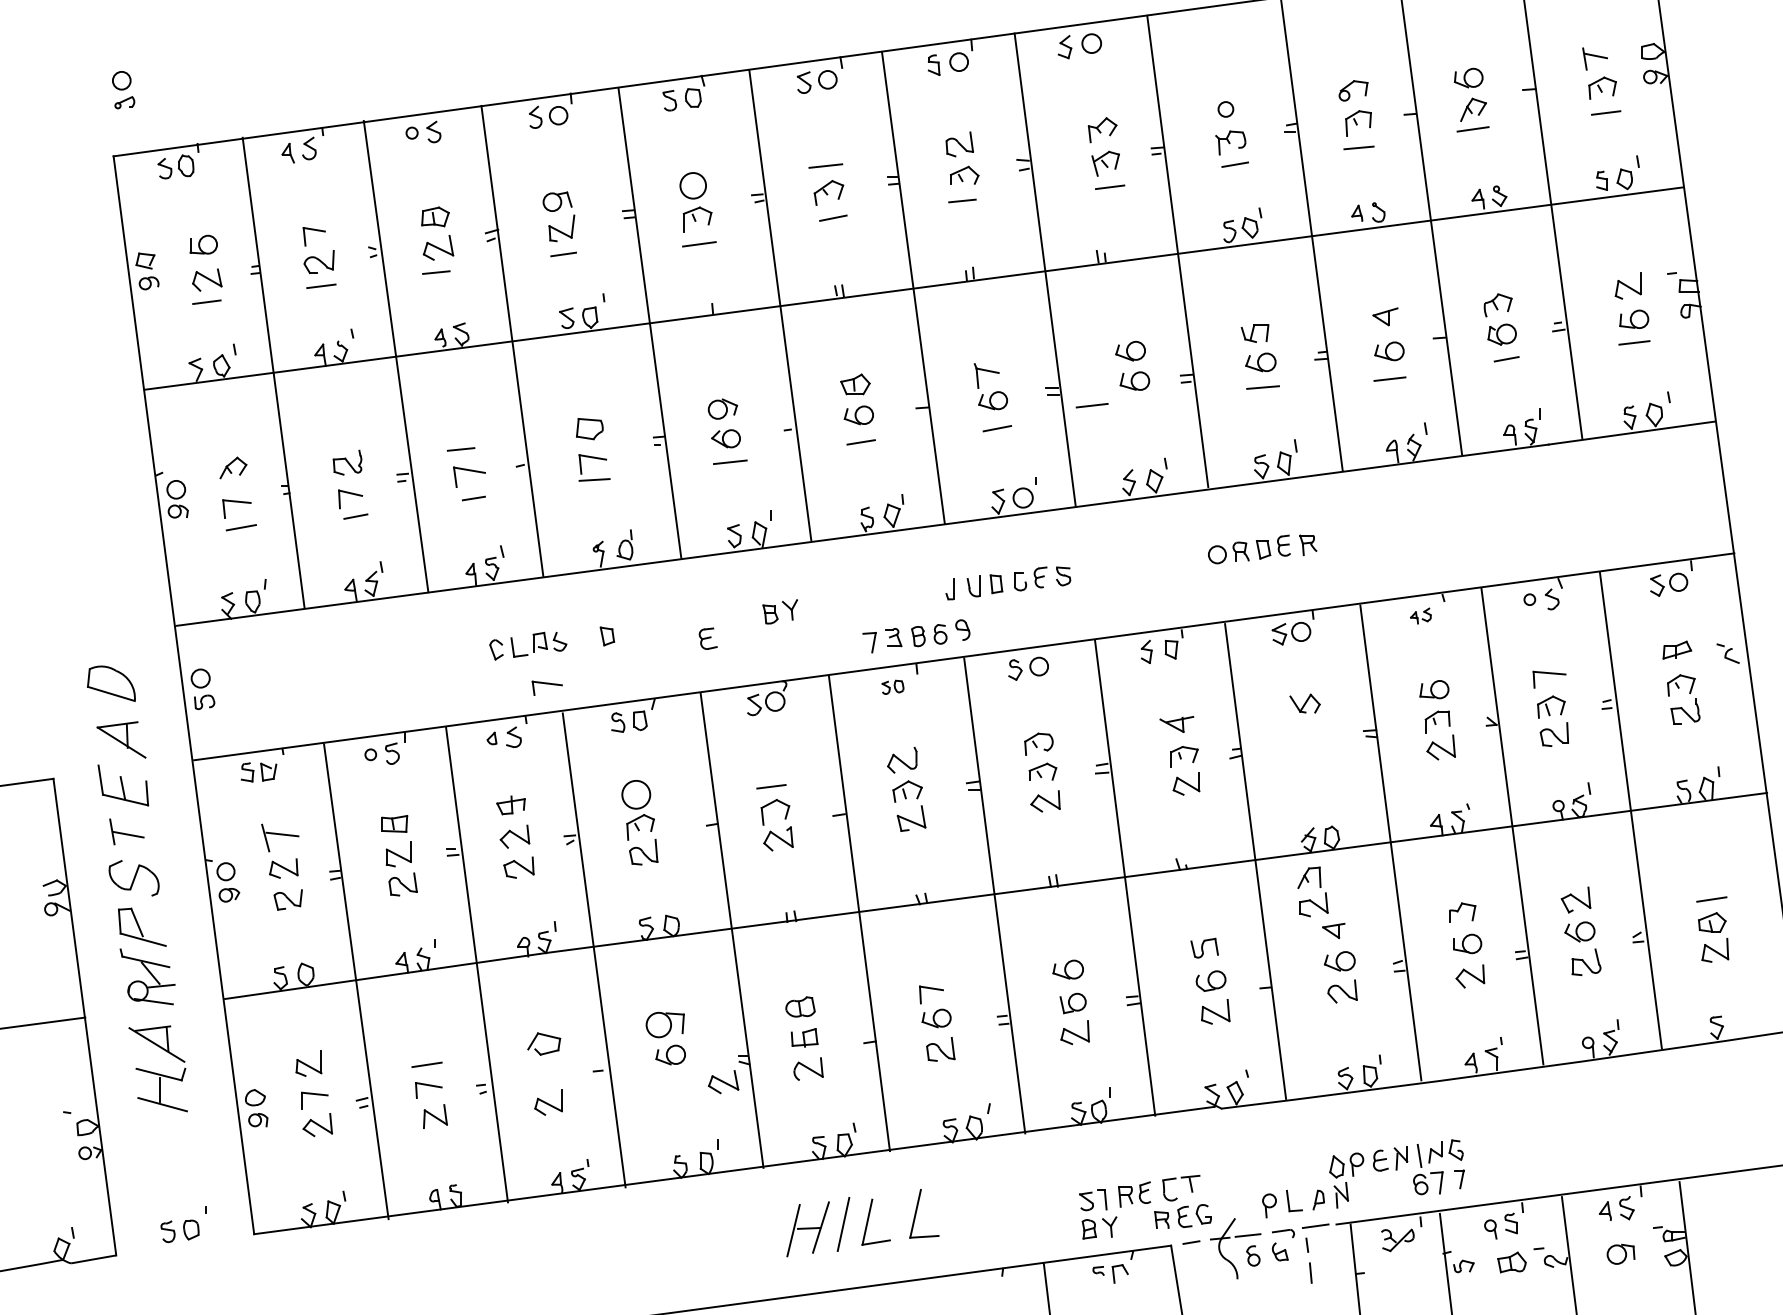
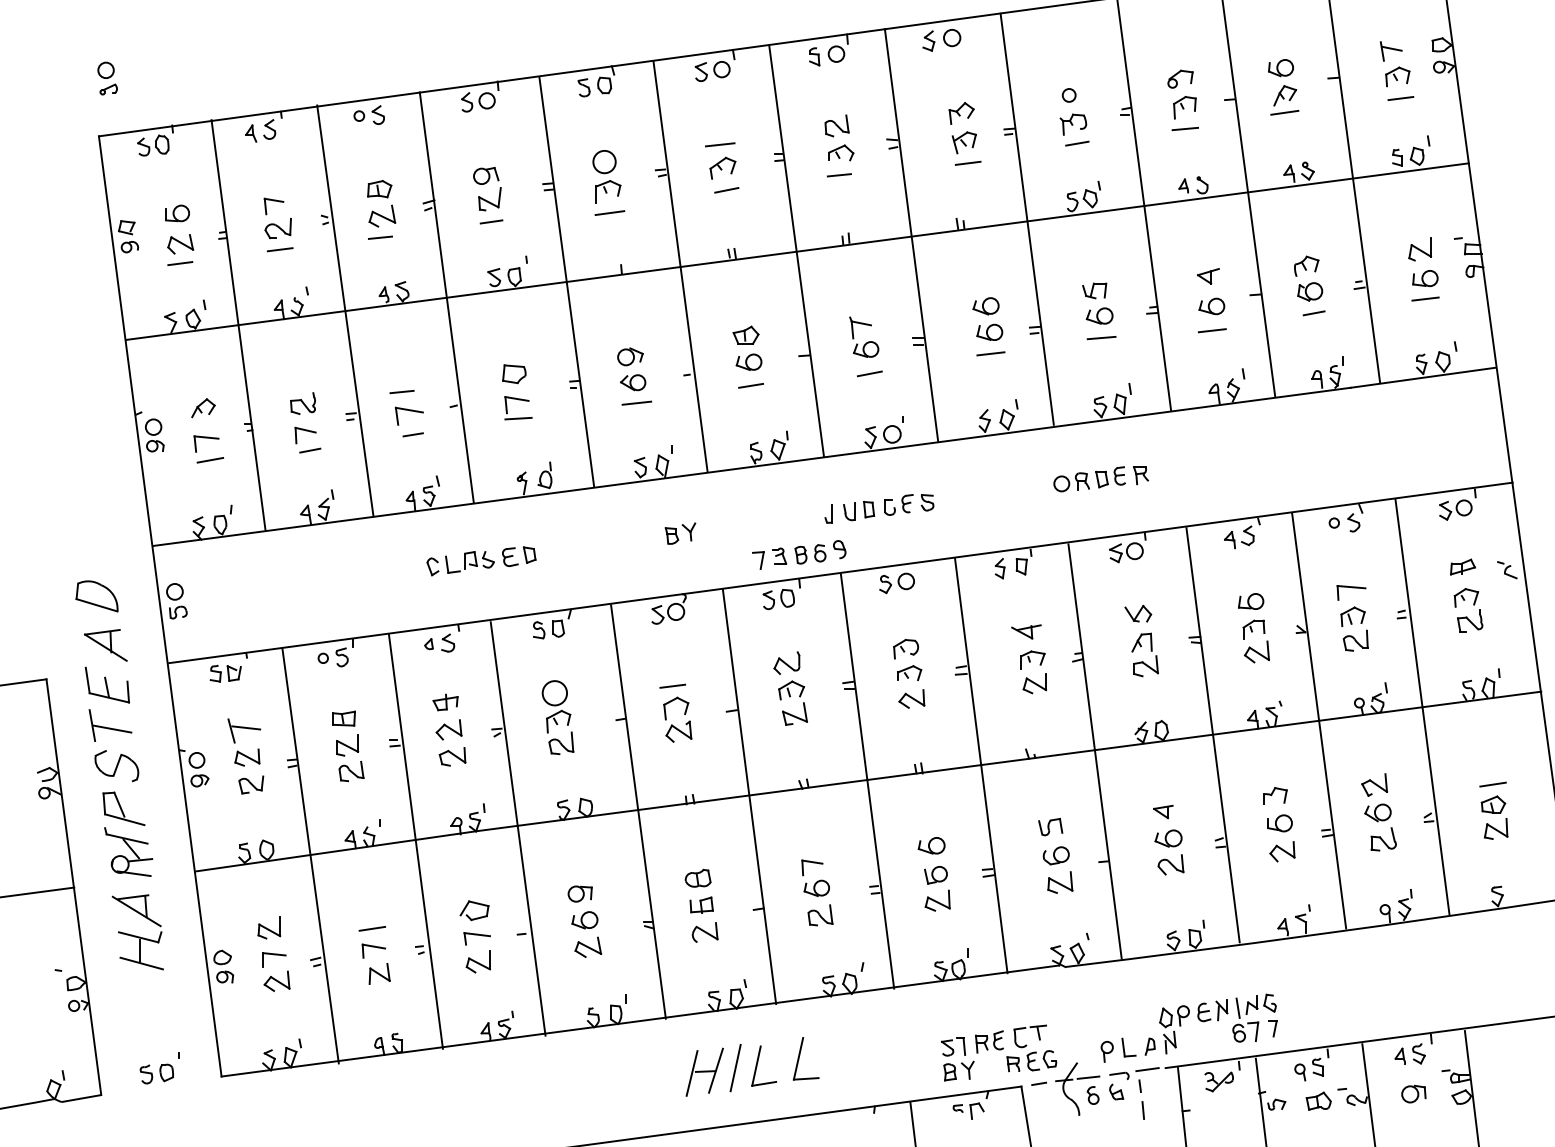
line: (1091, 405) -> (990, 353), moved
part: (1420, 615) -> (1238, 536), size x1.67
part: (707, 638) -> (509, 556), moved
part: (546, 687) -> (476, 938), moved
part: (892, 687) -> (778, 599), size x1.67
part: (126, 831) -> (110, 725), size x1.43
part: (1319, 887) -> (1150, 651), moved
part: (665, 1024) -> (580, 893), size x0.71
part: (723, 1082) -> (588, 947), moved

